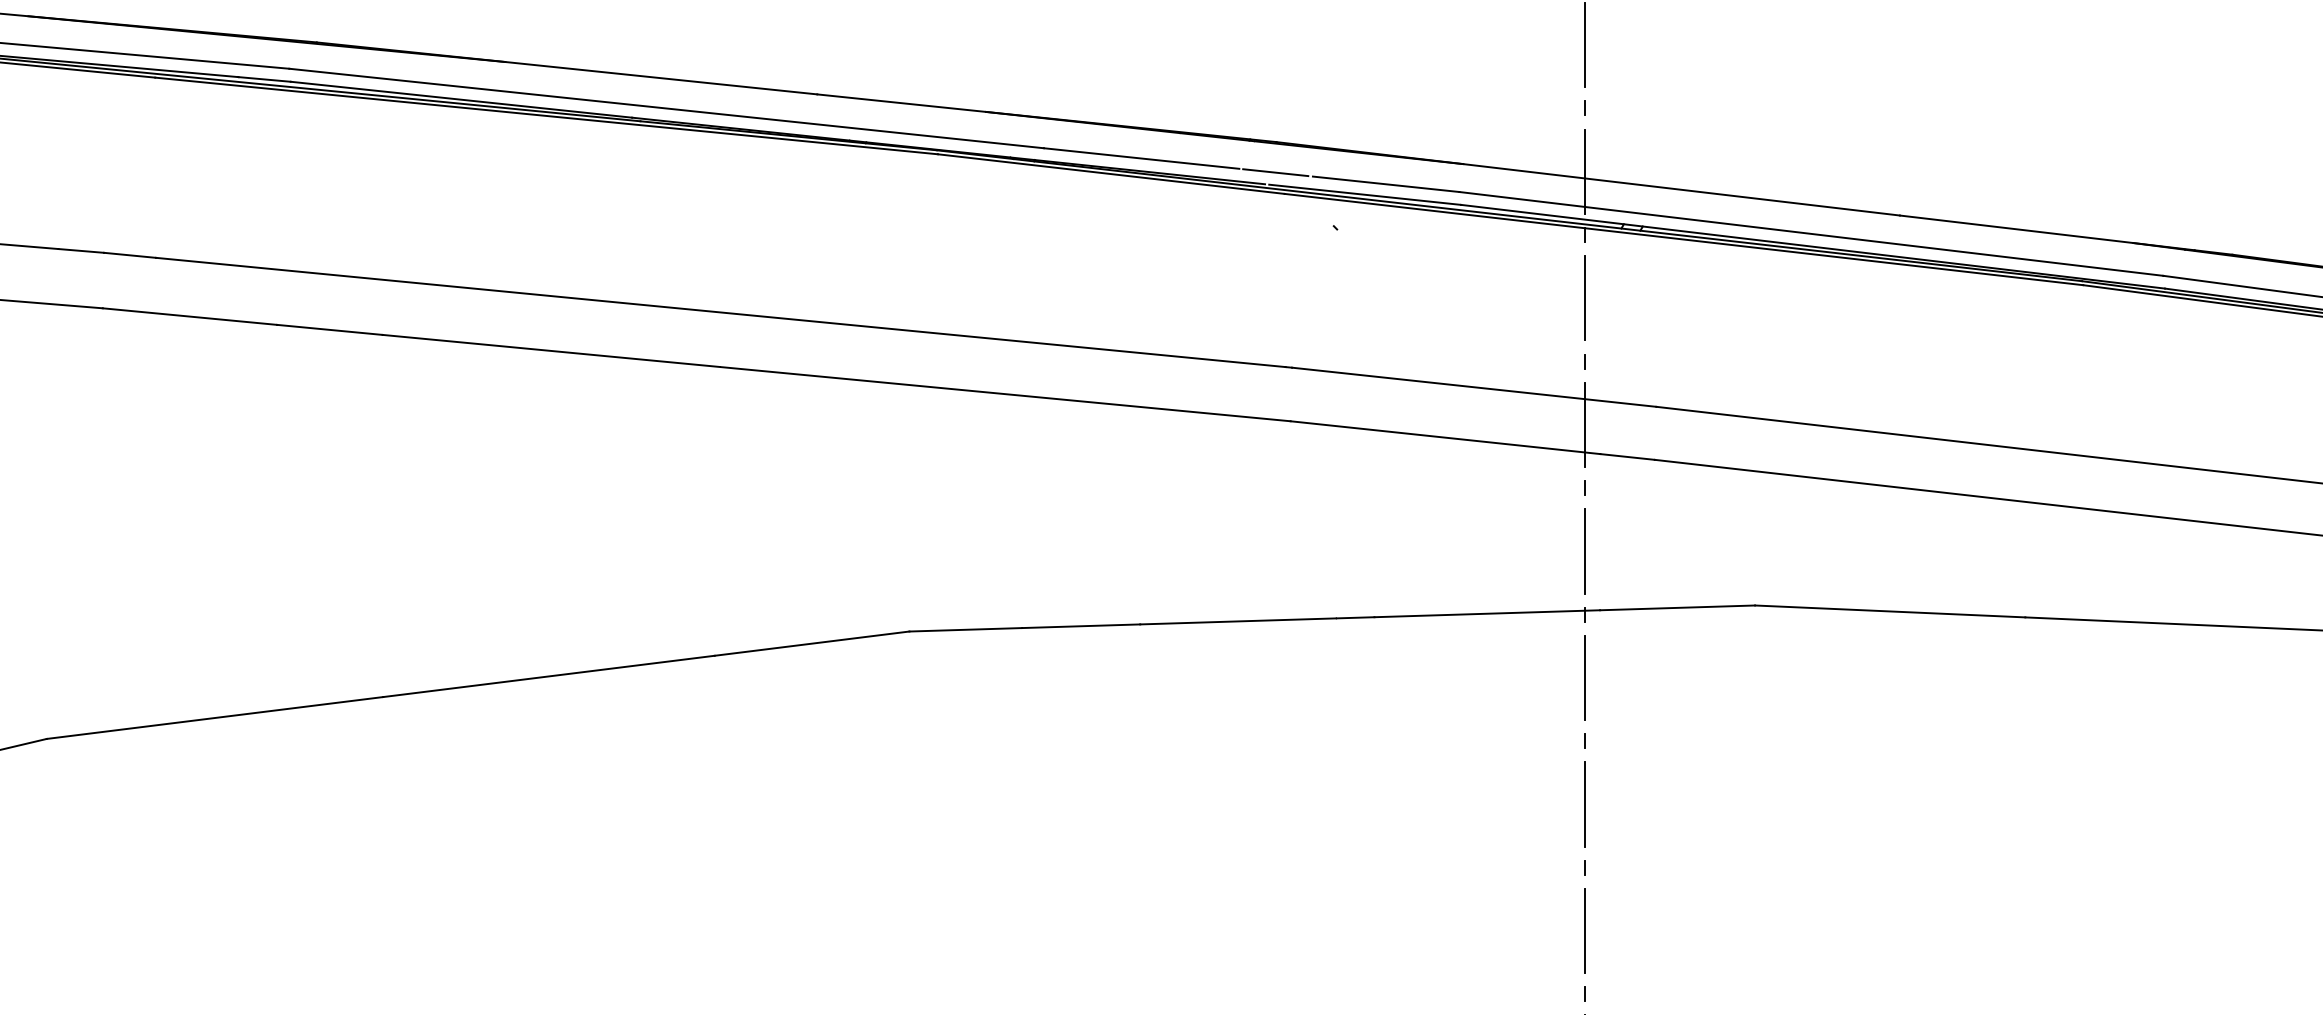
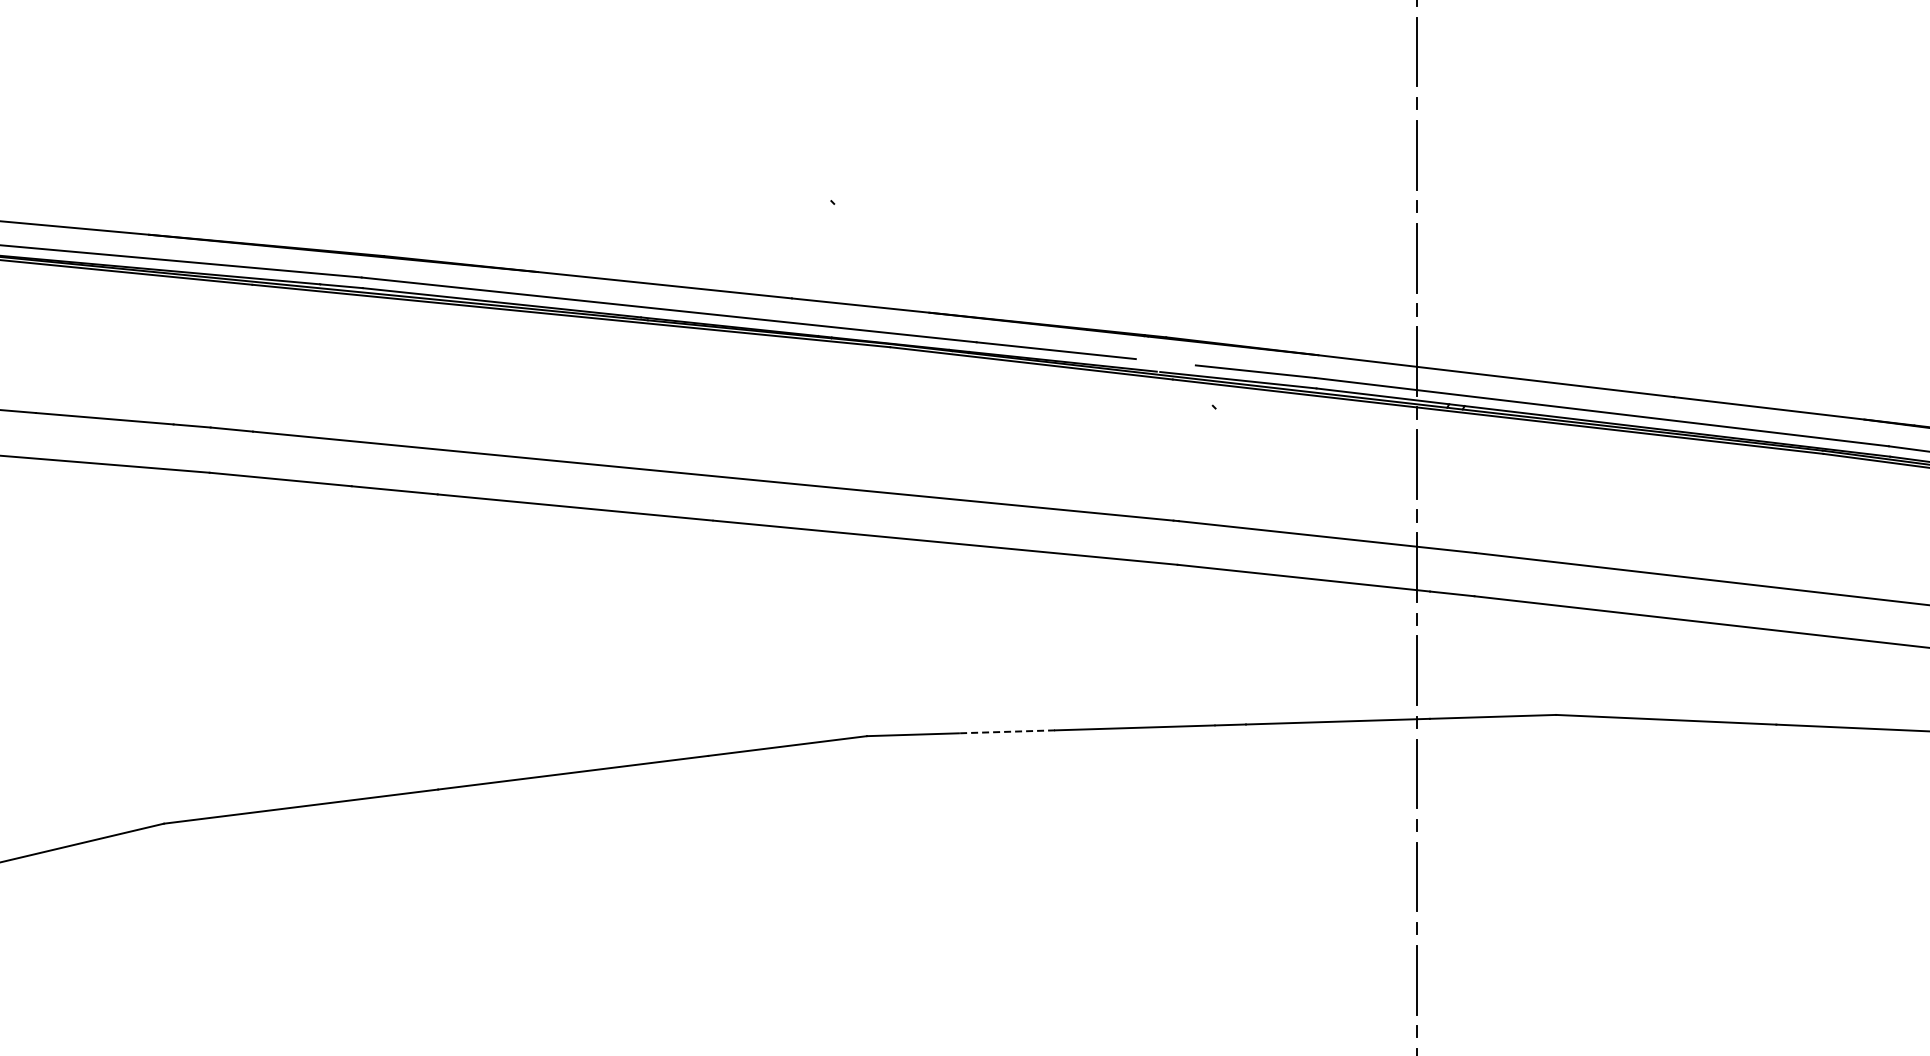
line: (1275, 173) -> (1165, 362), removed
line: (1080, 625) -> (1006, 731), solid -> dashed

